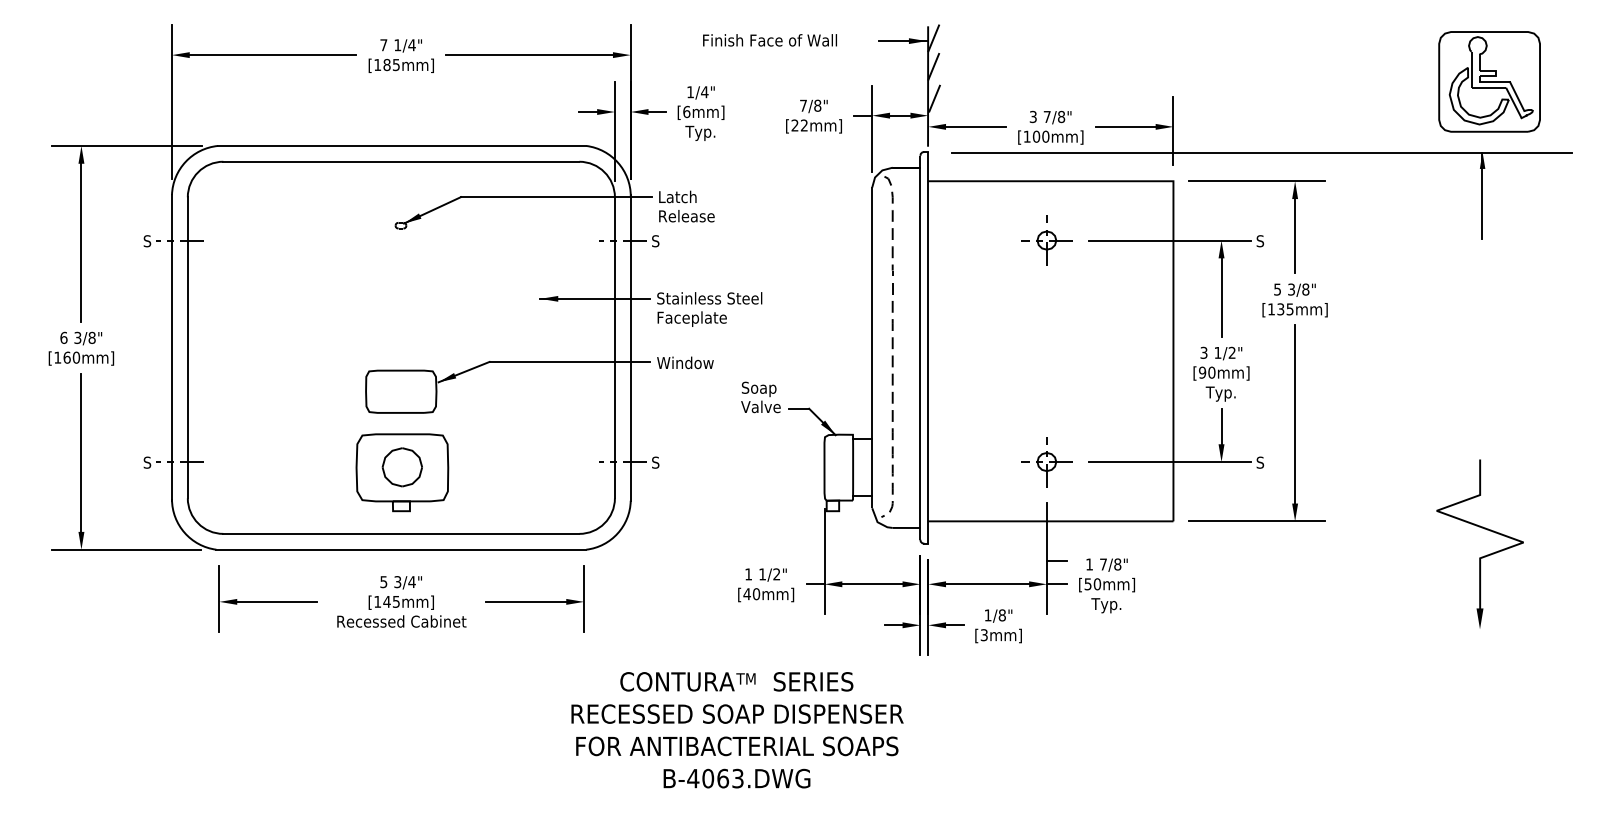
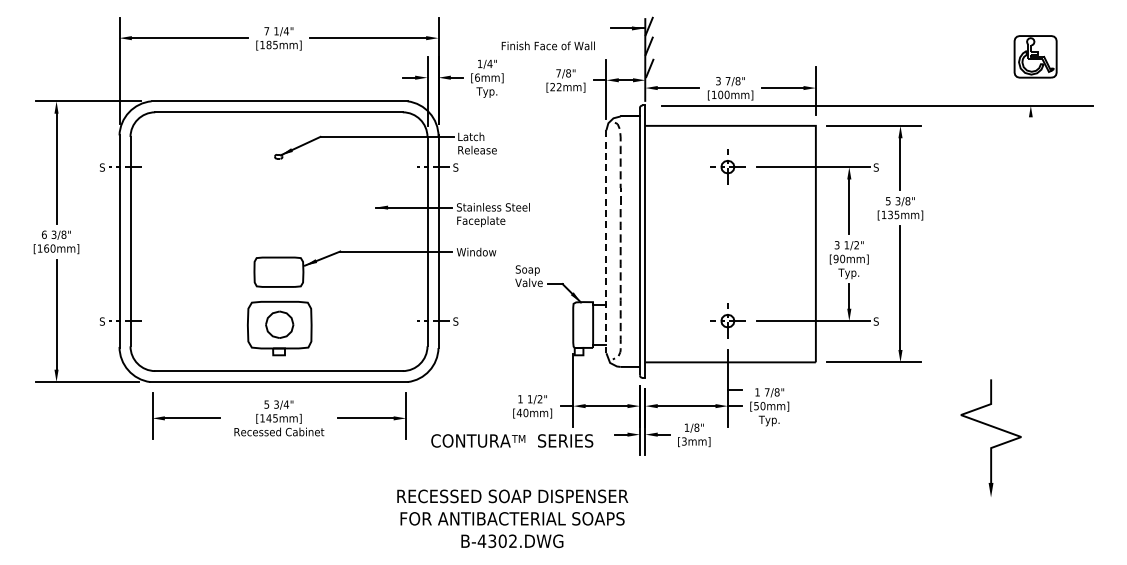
text: (768, 39) -> (547, 45), moved
part: (1489, 81) -> (1035, 56), size x0.6
line: (1482, 196) -> (1030, 136), removed
line: (872, 347) -> (606, 241), solid -> dashed
part: (1484, 554) -> (994, 445), moved
text: (737, 681) -> (512, 440), moved
text: (722, 778) -> (502, 541), B-4063.DWG -> B-4302.DWG

